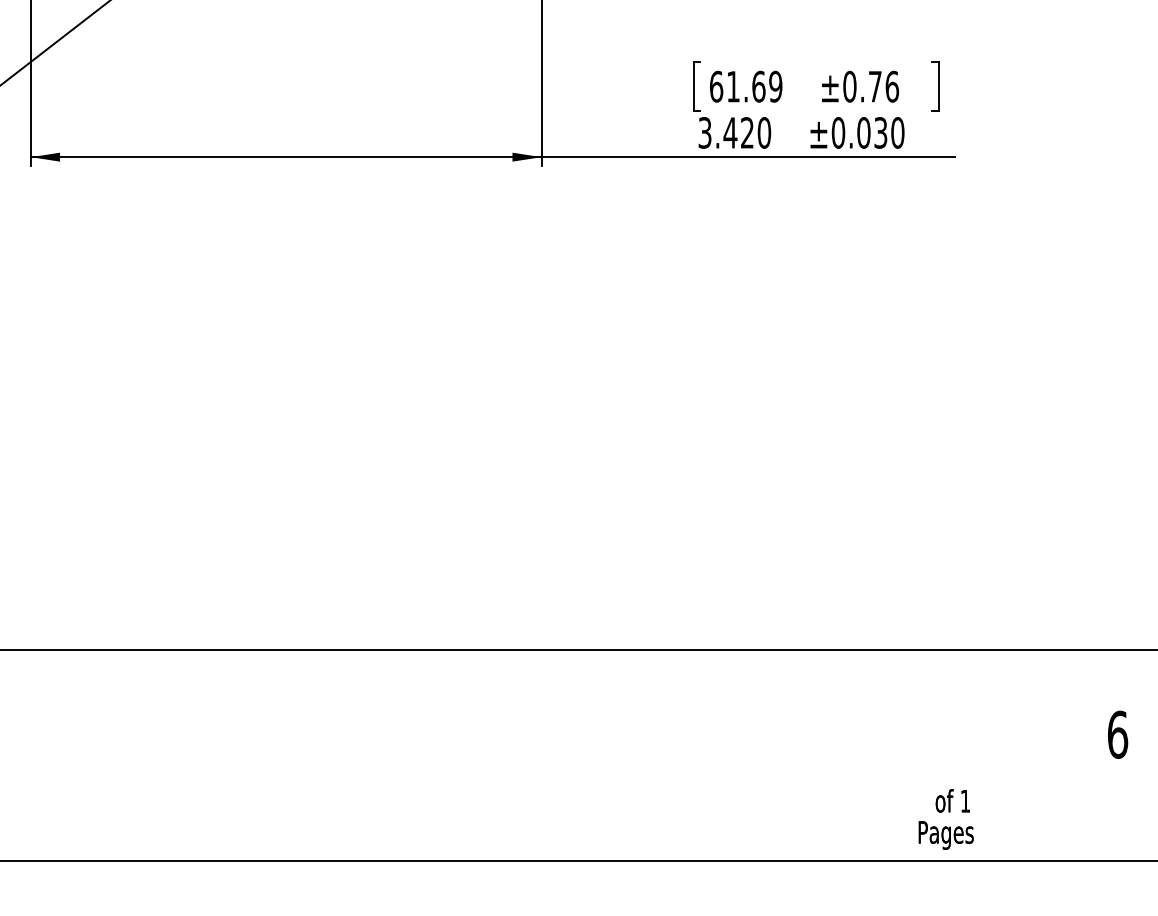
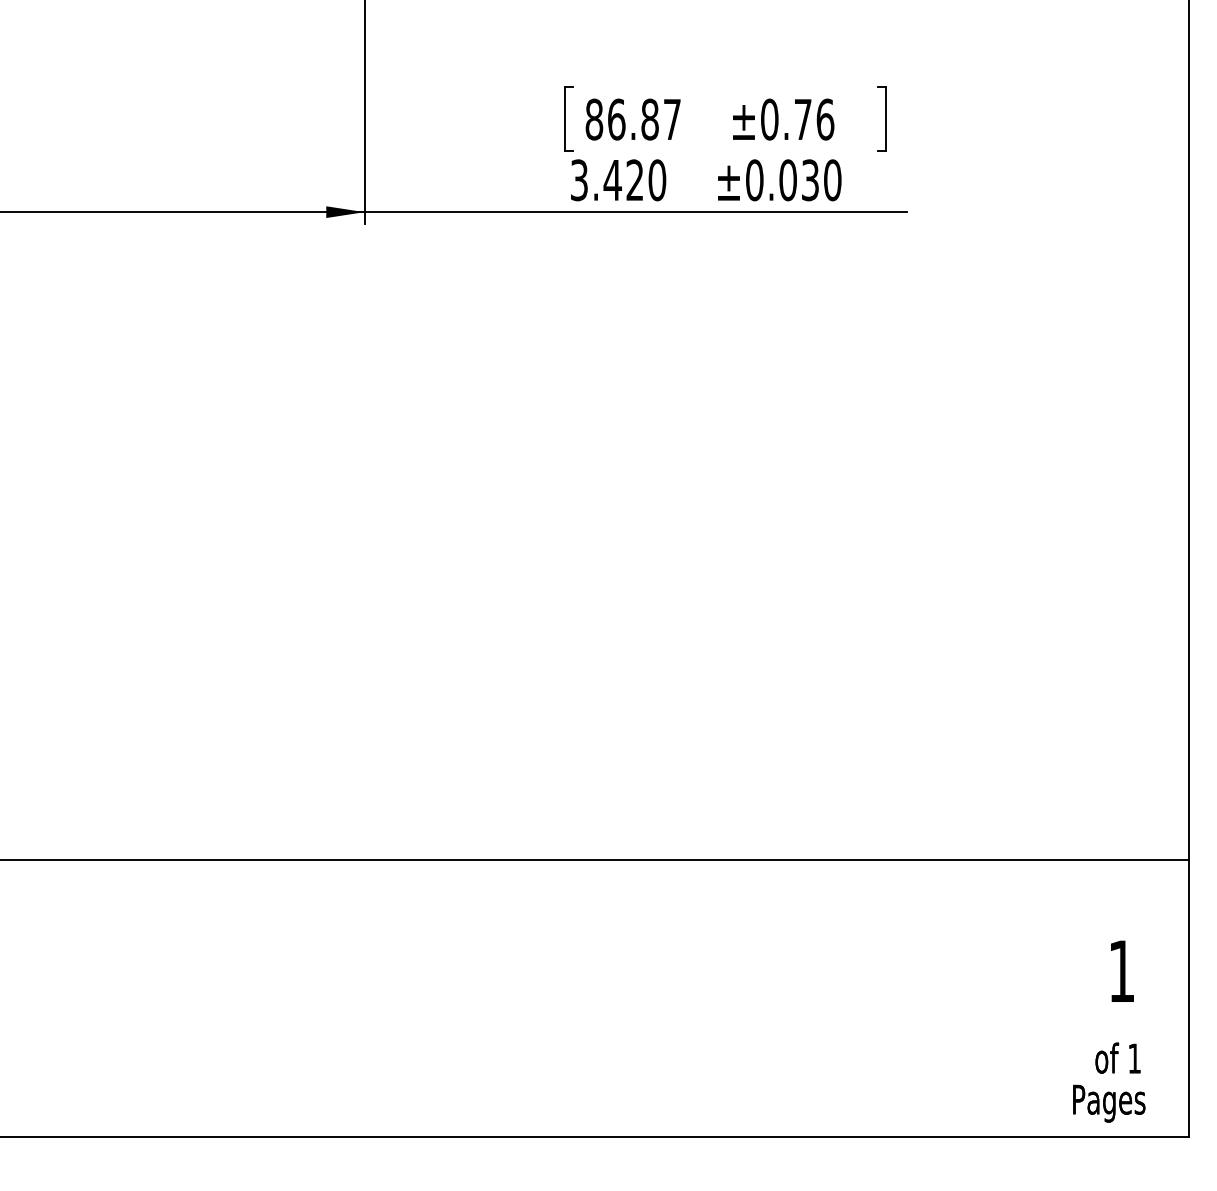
text: (745, 86) -> (632, 119), 61.69 -> 86.87
text: (1118, 734) -> (1122, 970), 6 -> 1
text: (945, 819) -> (1108, 1082), moved

